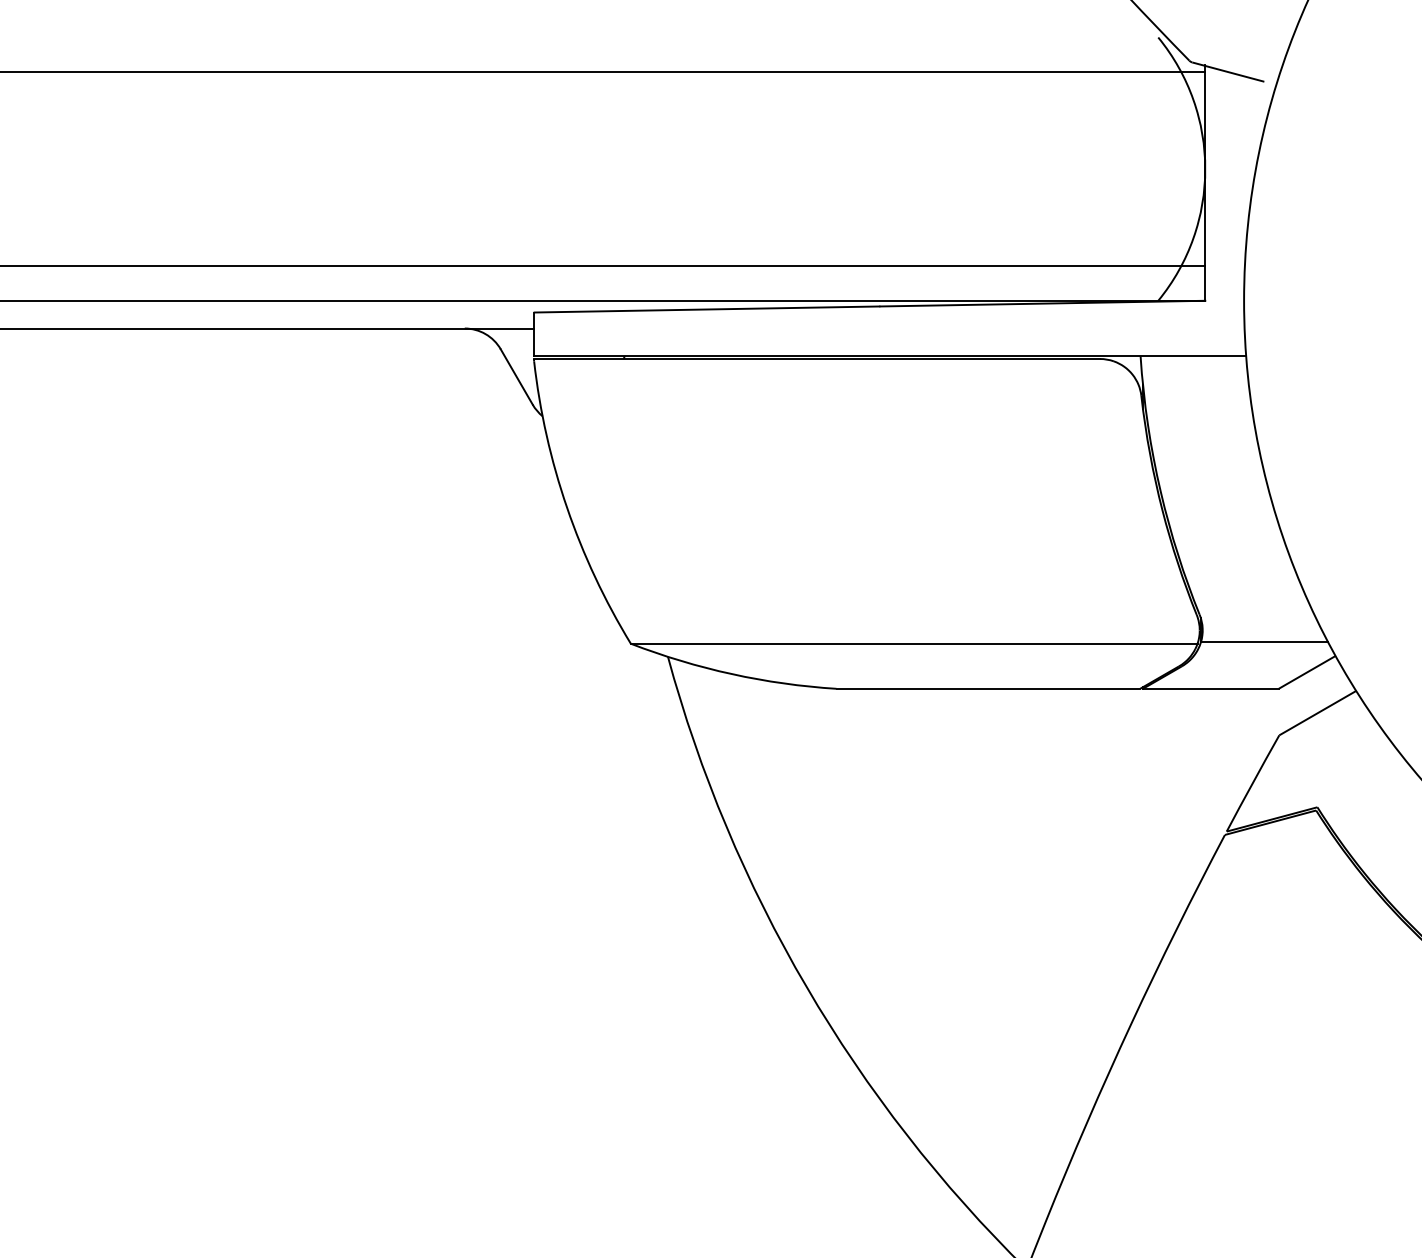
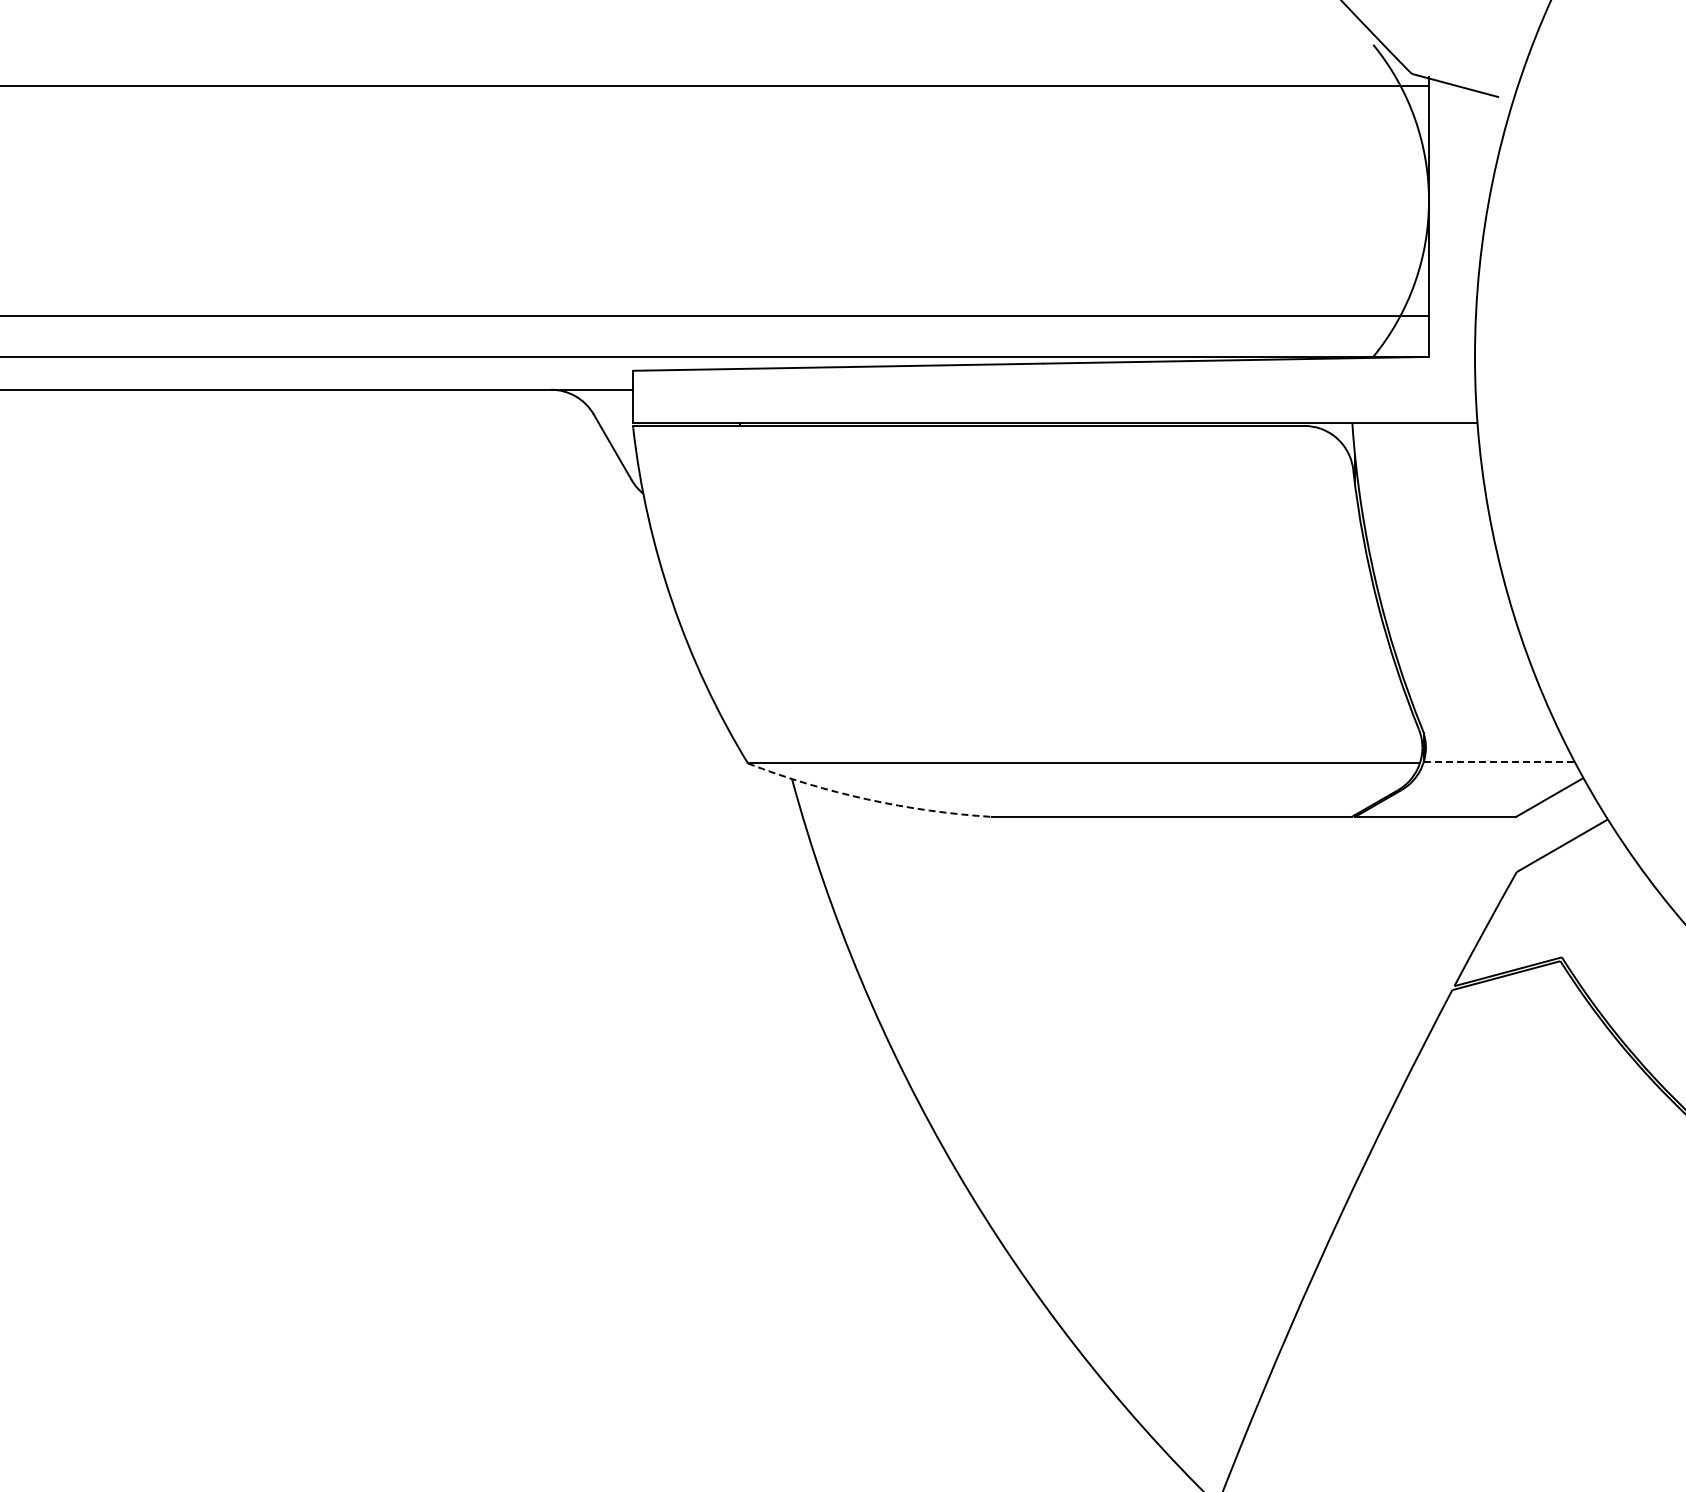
line: (1264, 642) -> (1499, 761), solid -> dashed
arc: (731, 674) -> (867, 799), solid -> dashed

